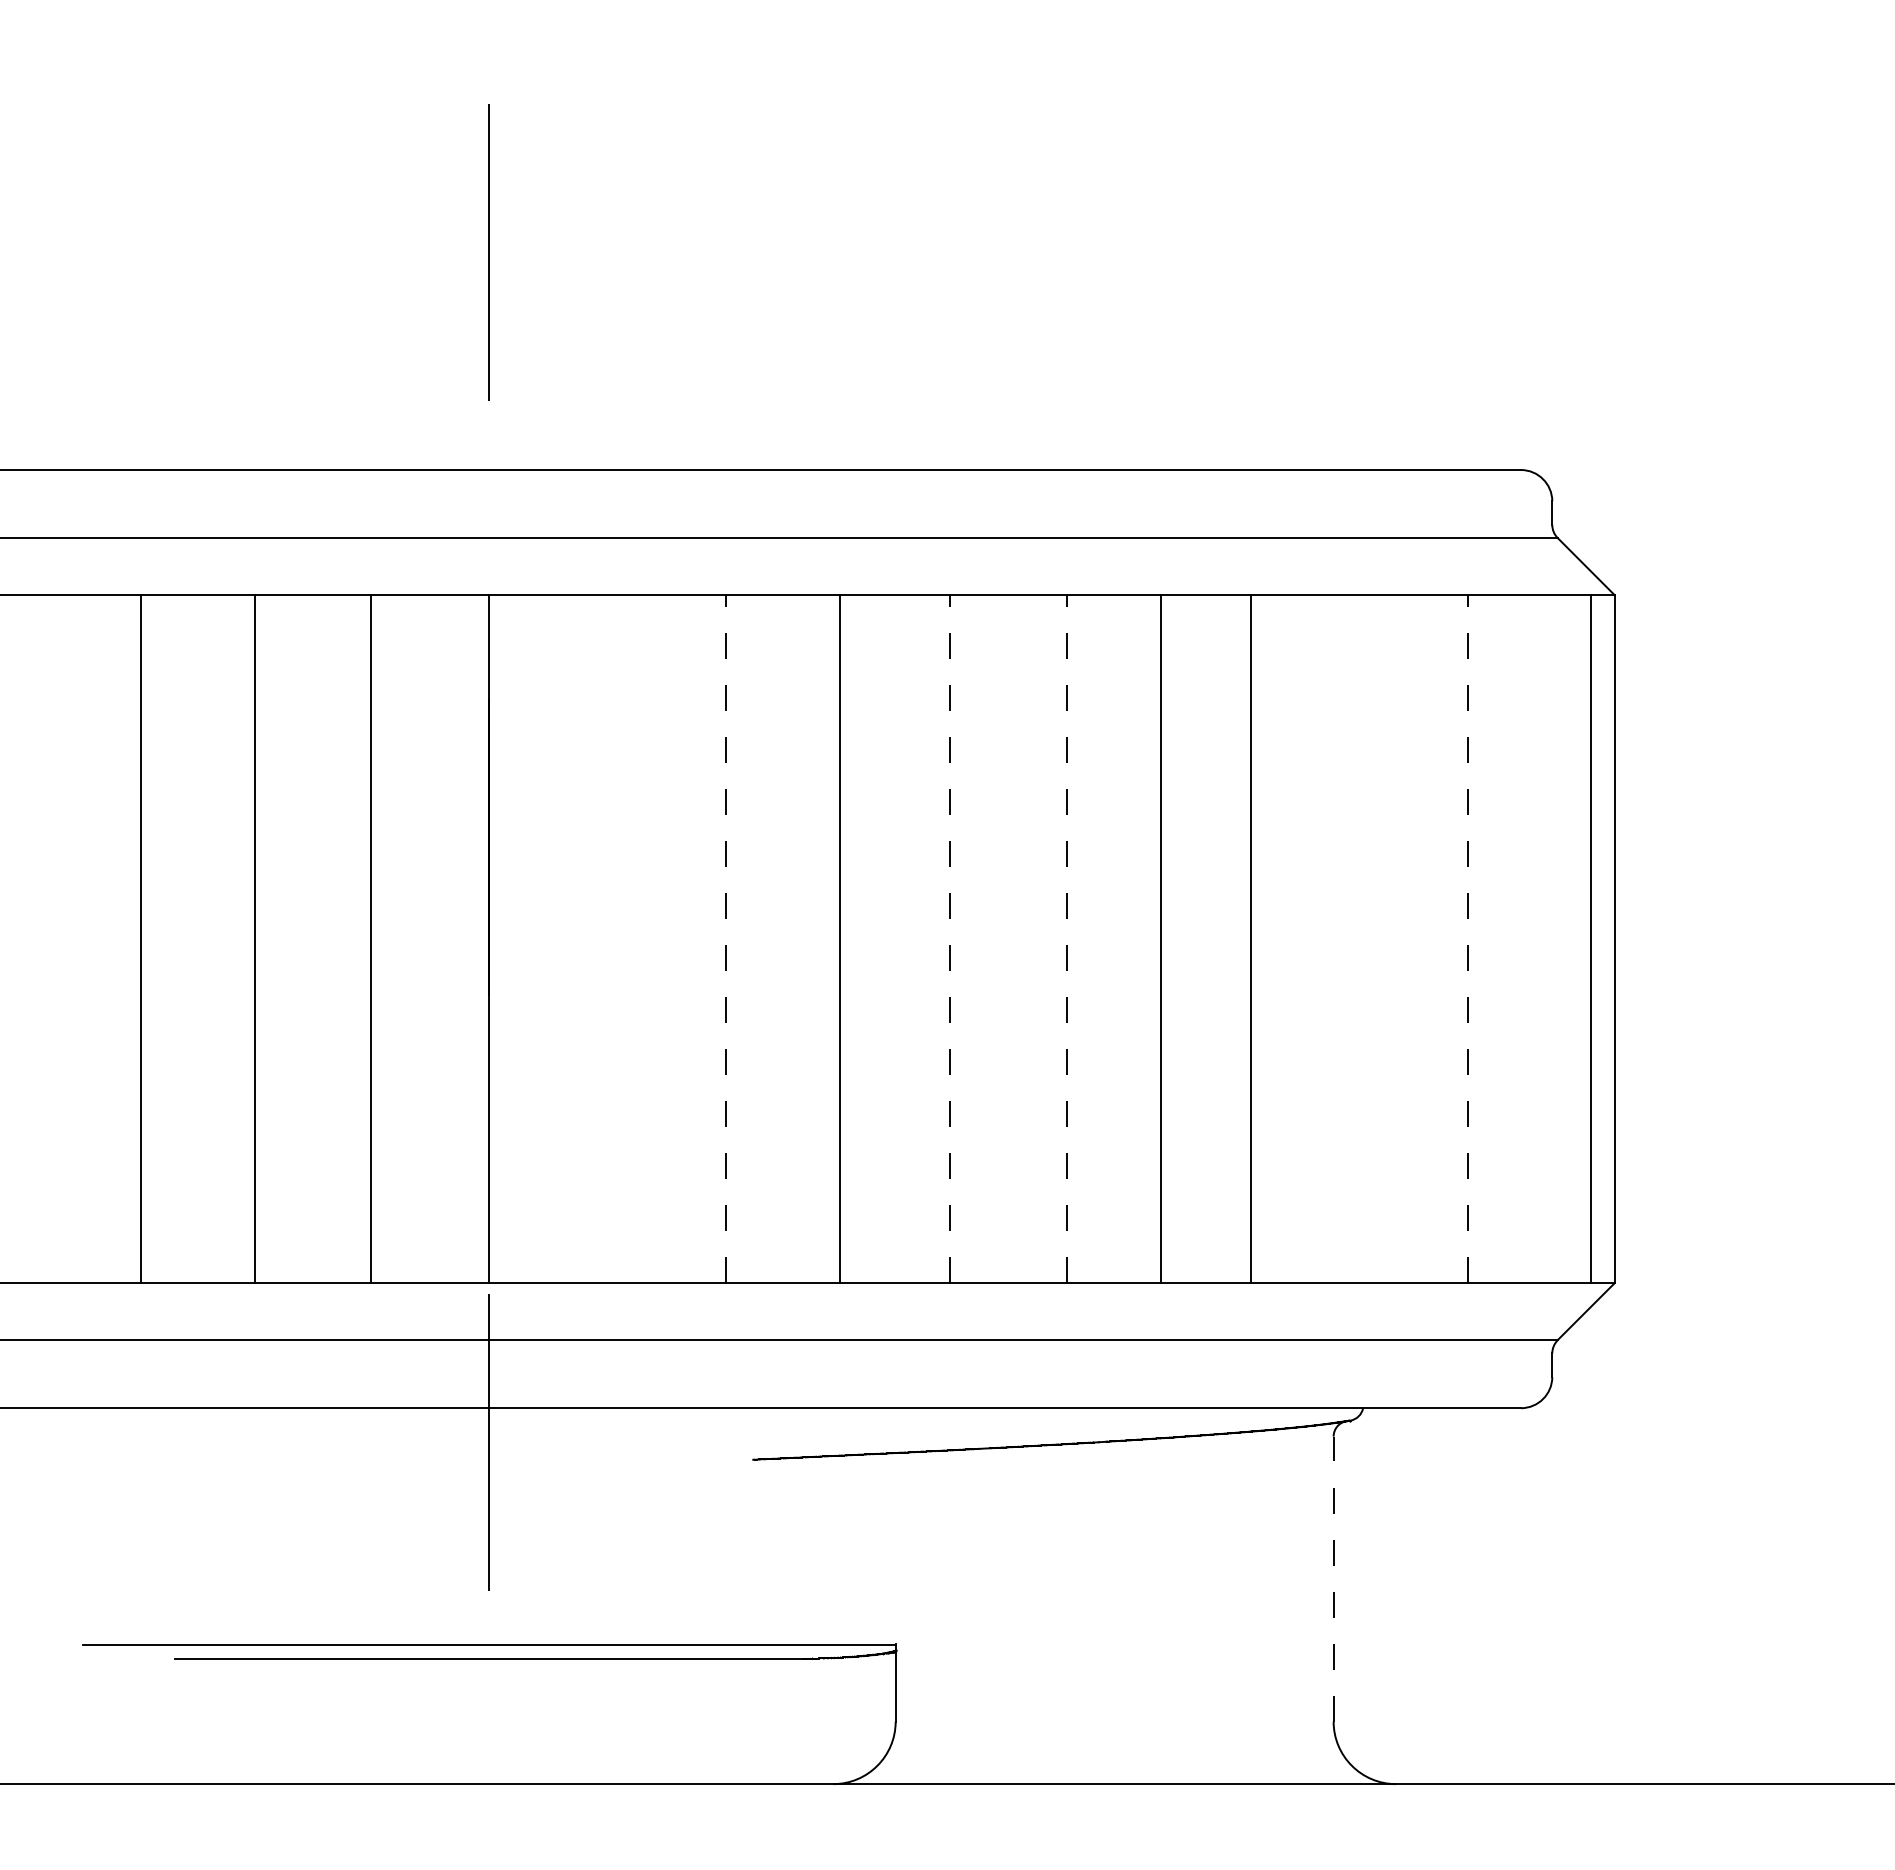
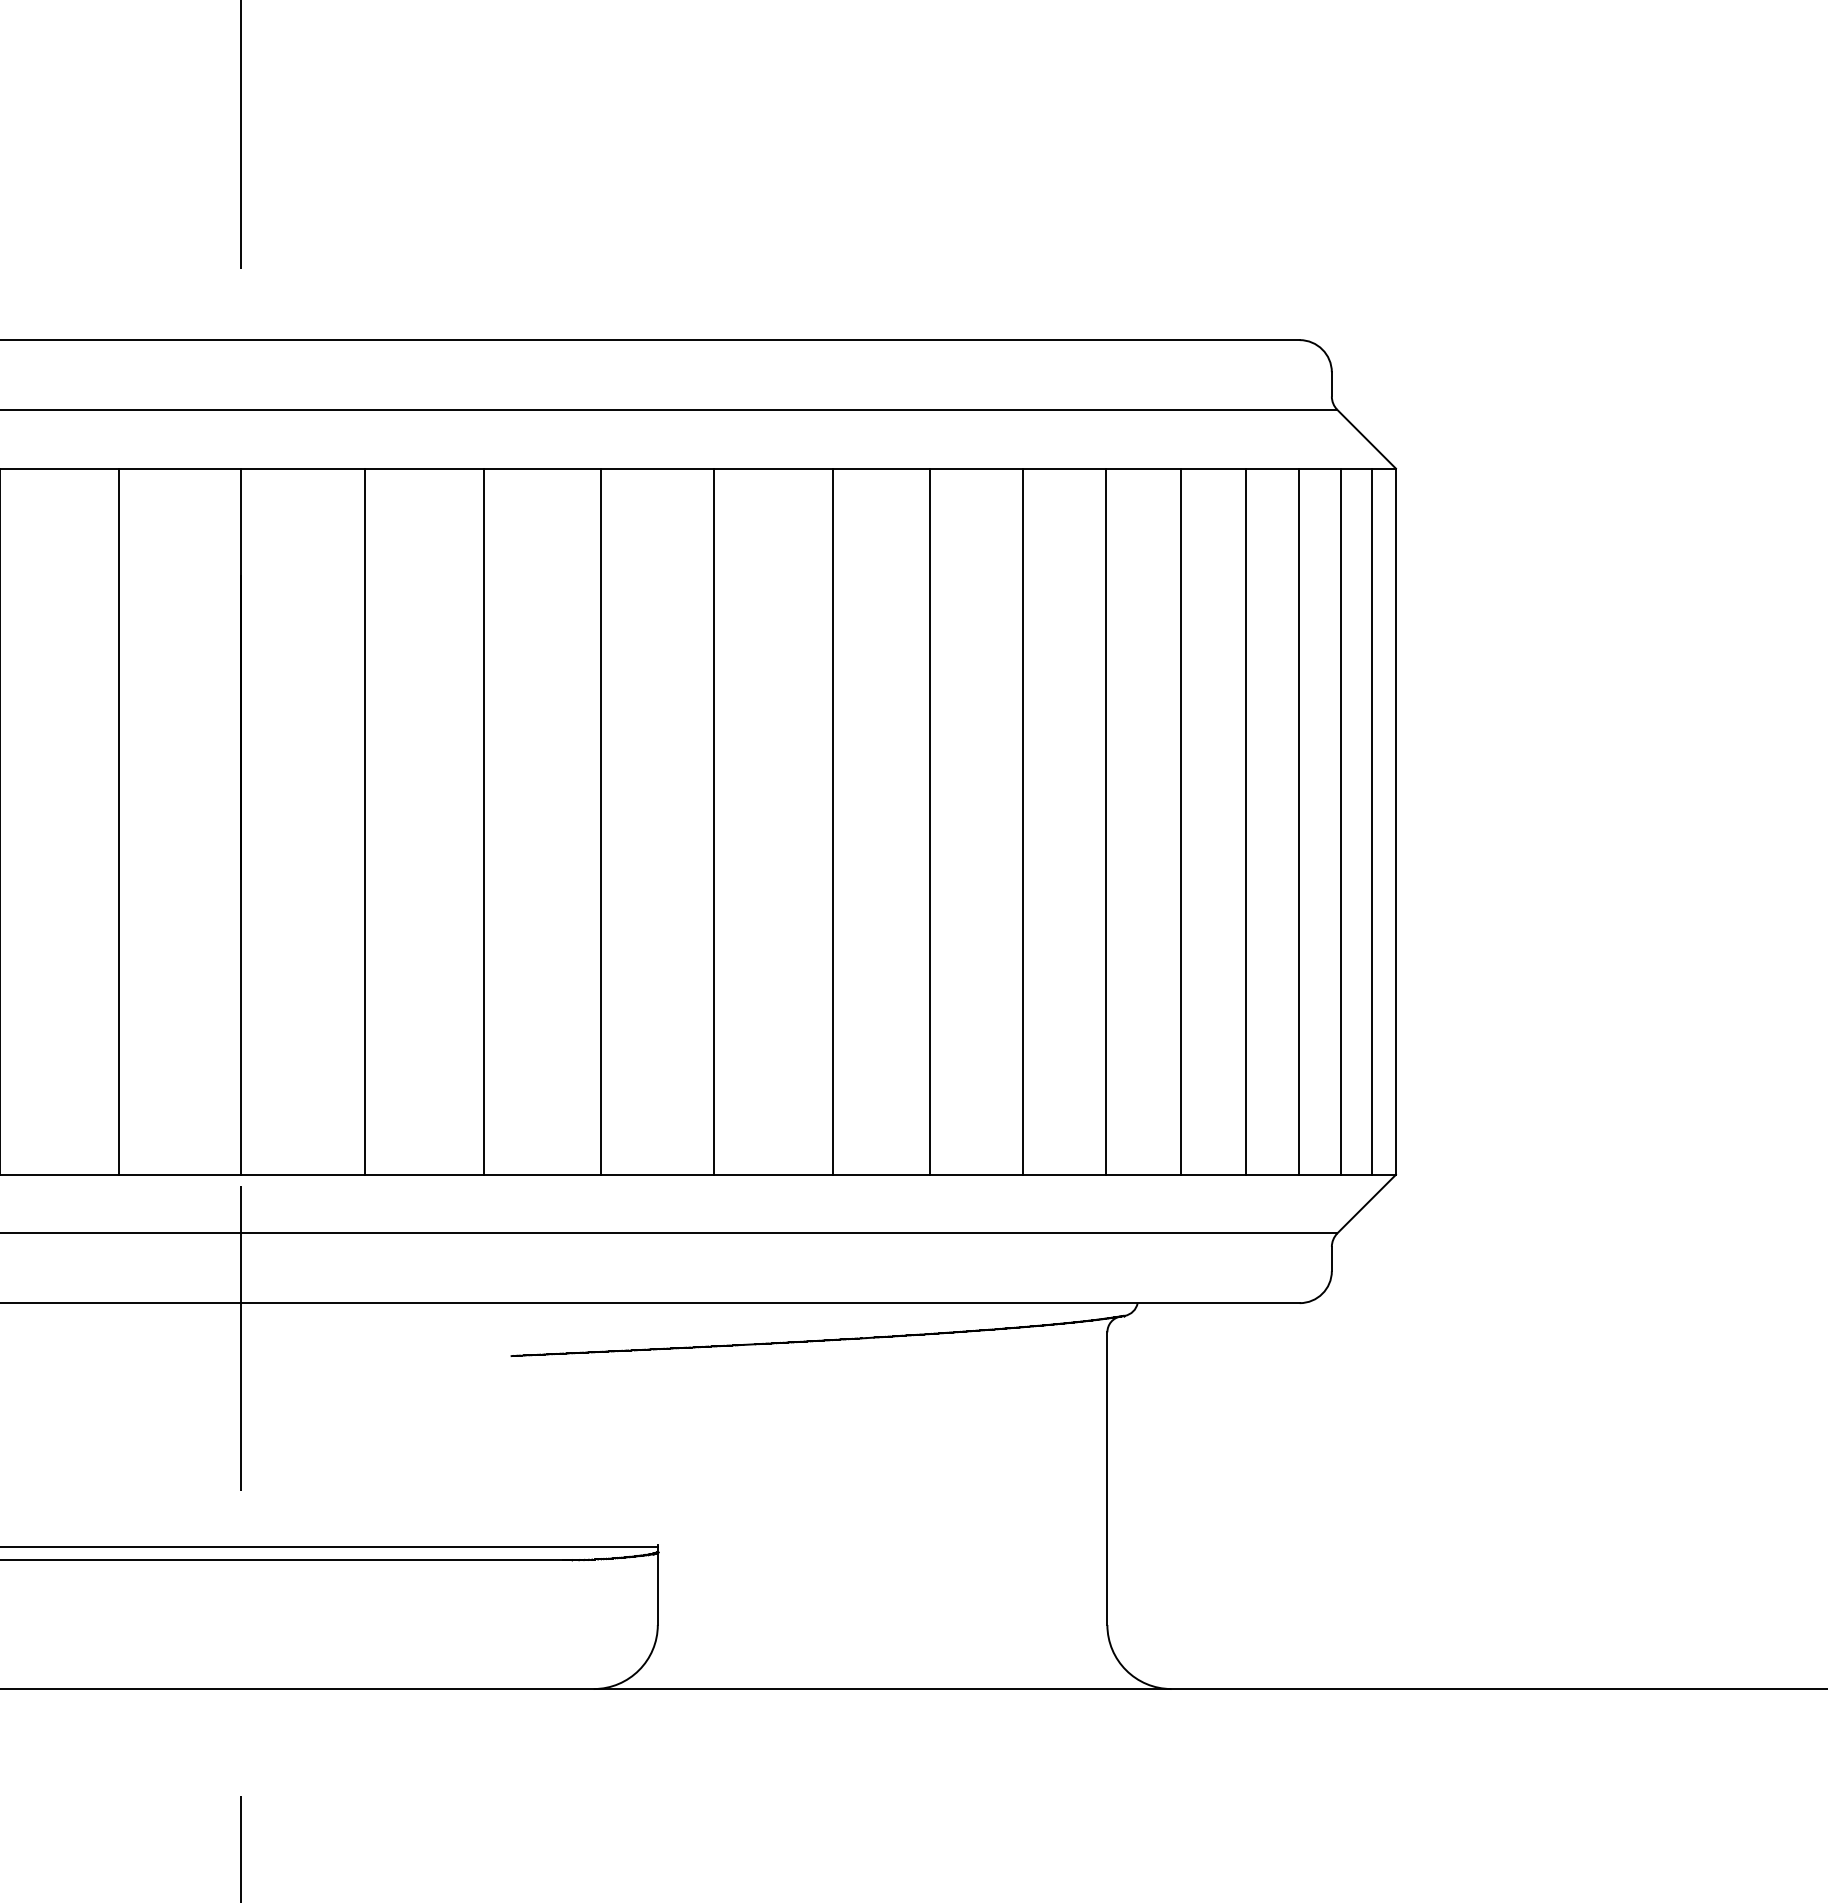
line: (610, 939) -> (365, 822), added
line: (726, 939) -> (484, 822), dashed -> solid
line: (949, 939) -> (713, 822), dashed -> solid
line: (1066, 939) -> (833, 822), dashed -> solid
line: (1332, 939) -> (1106, 822), added
line: (1405, 939) -> (1181, 822), added
line: (1468, 939) -> (1245, 822), dashed -> solid
line: (1520, 939) -> (1299, 822), added
line: (1561, 939) -> (1341, 822), added
line: (1333, 1579) -> (1107, 1478), dashed -> solid

